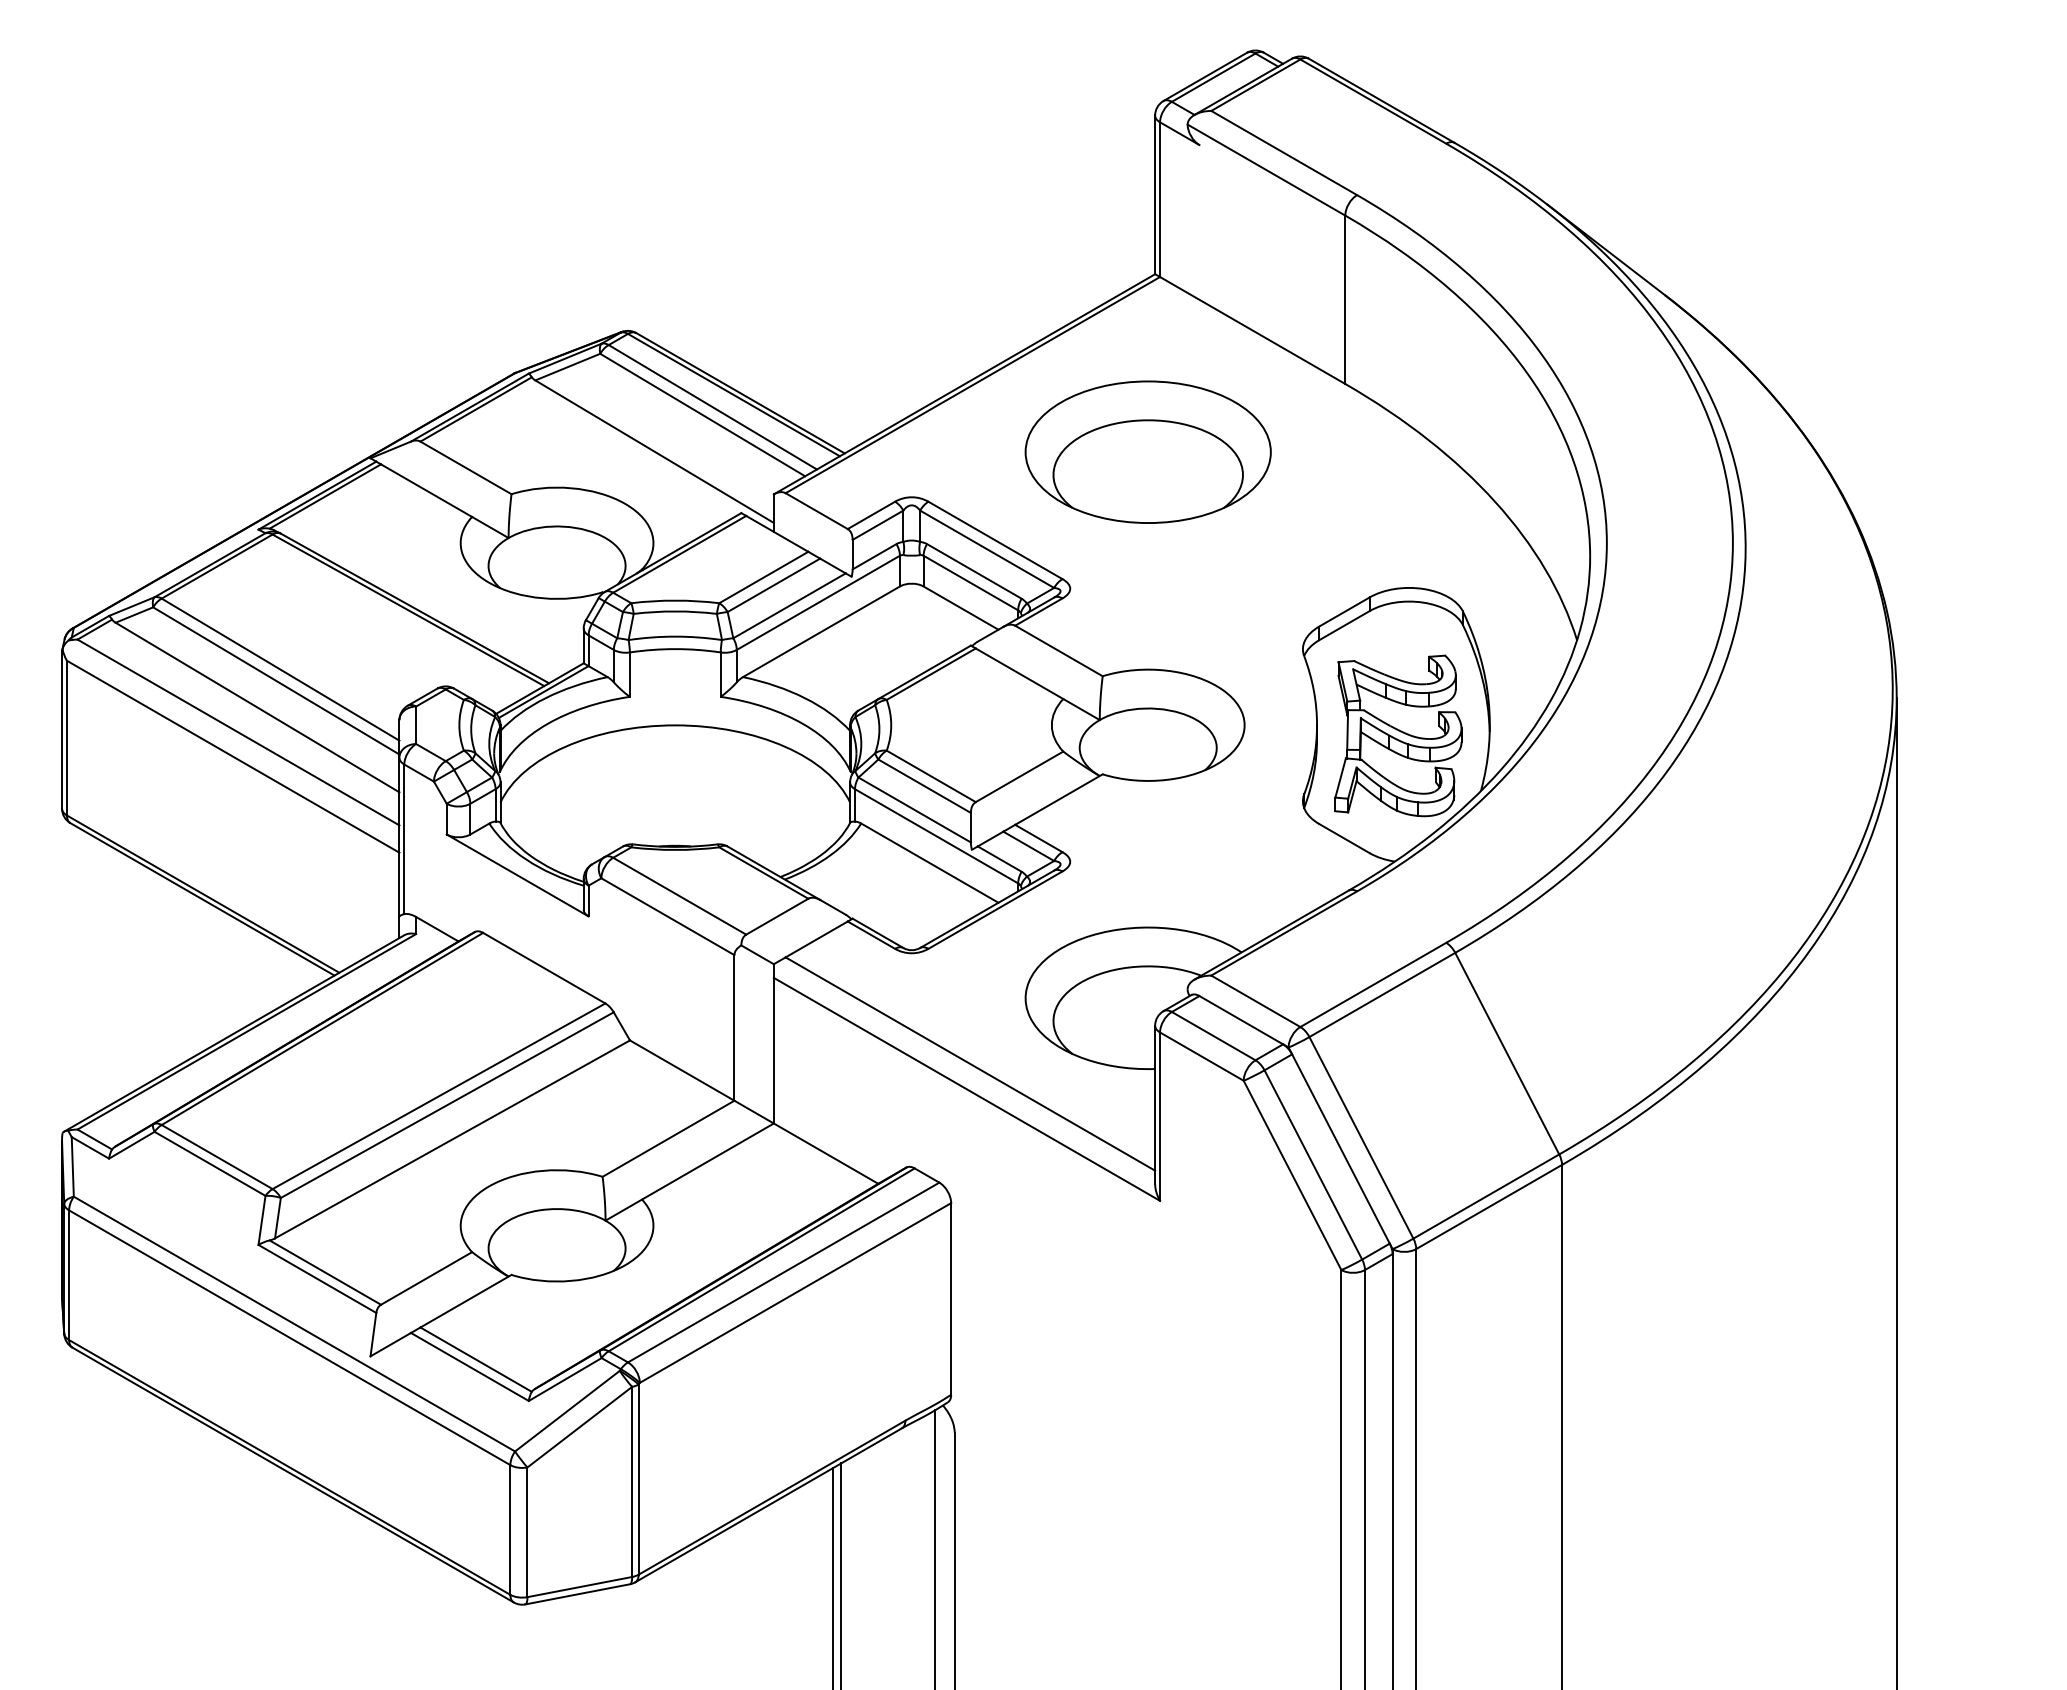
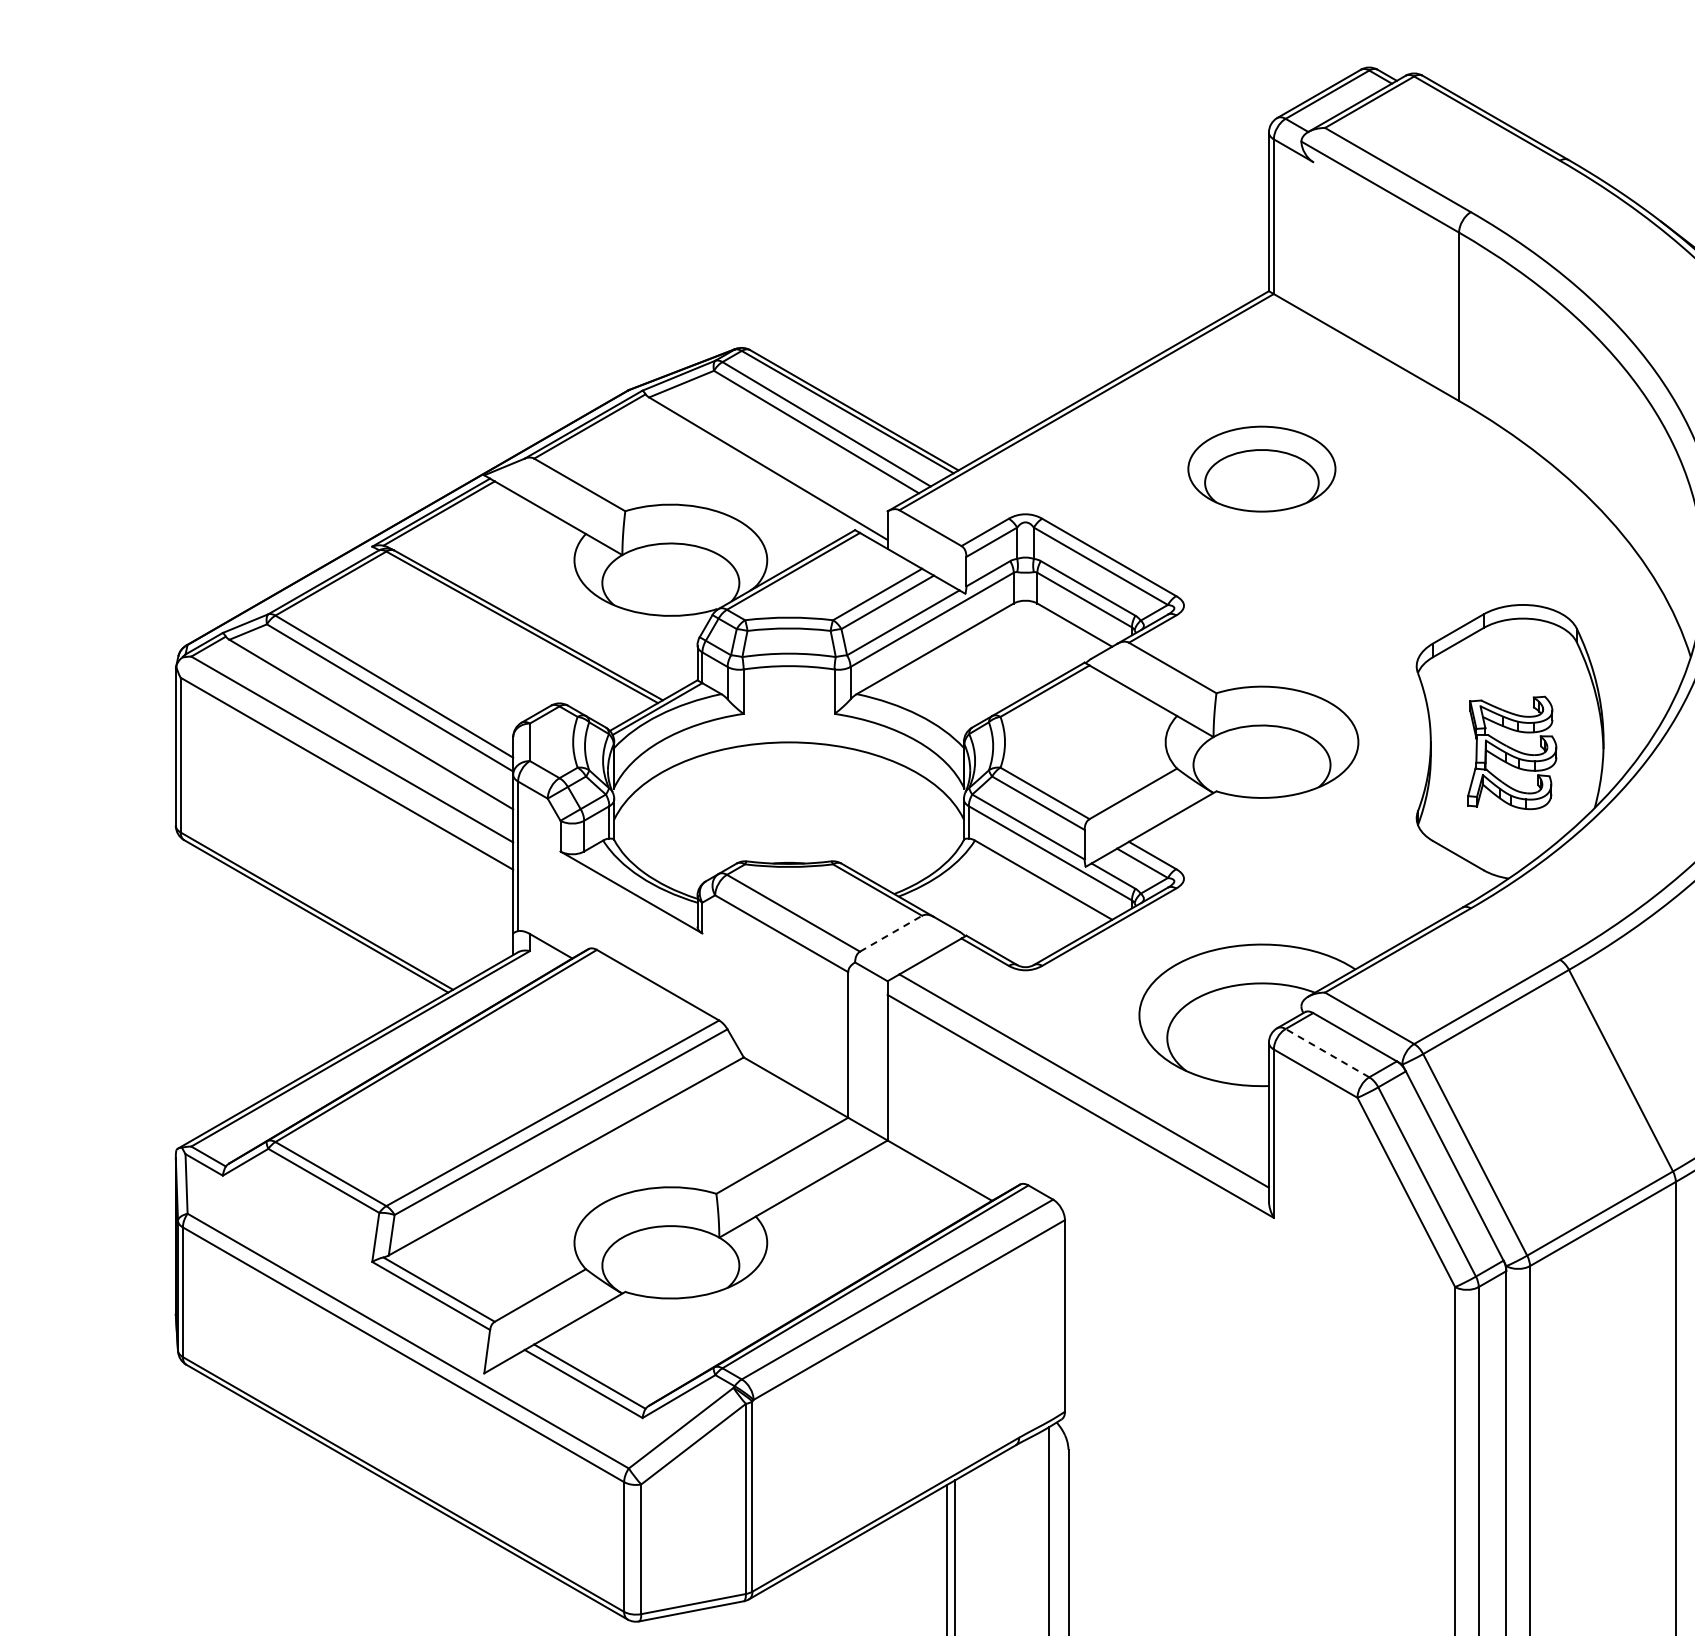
part: (1147, 451) -> (1261, 468), size x0.6
part: (1398, 735) -> (1512, 752), size x0.7
line: (777, 916) -> (891, 933), solid -> dashed
line: (1213, 1035) -> (1327, 1052), solid -> dashed

